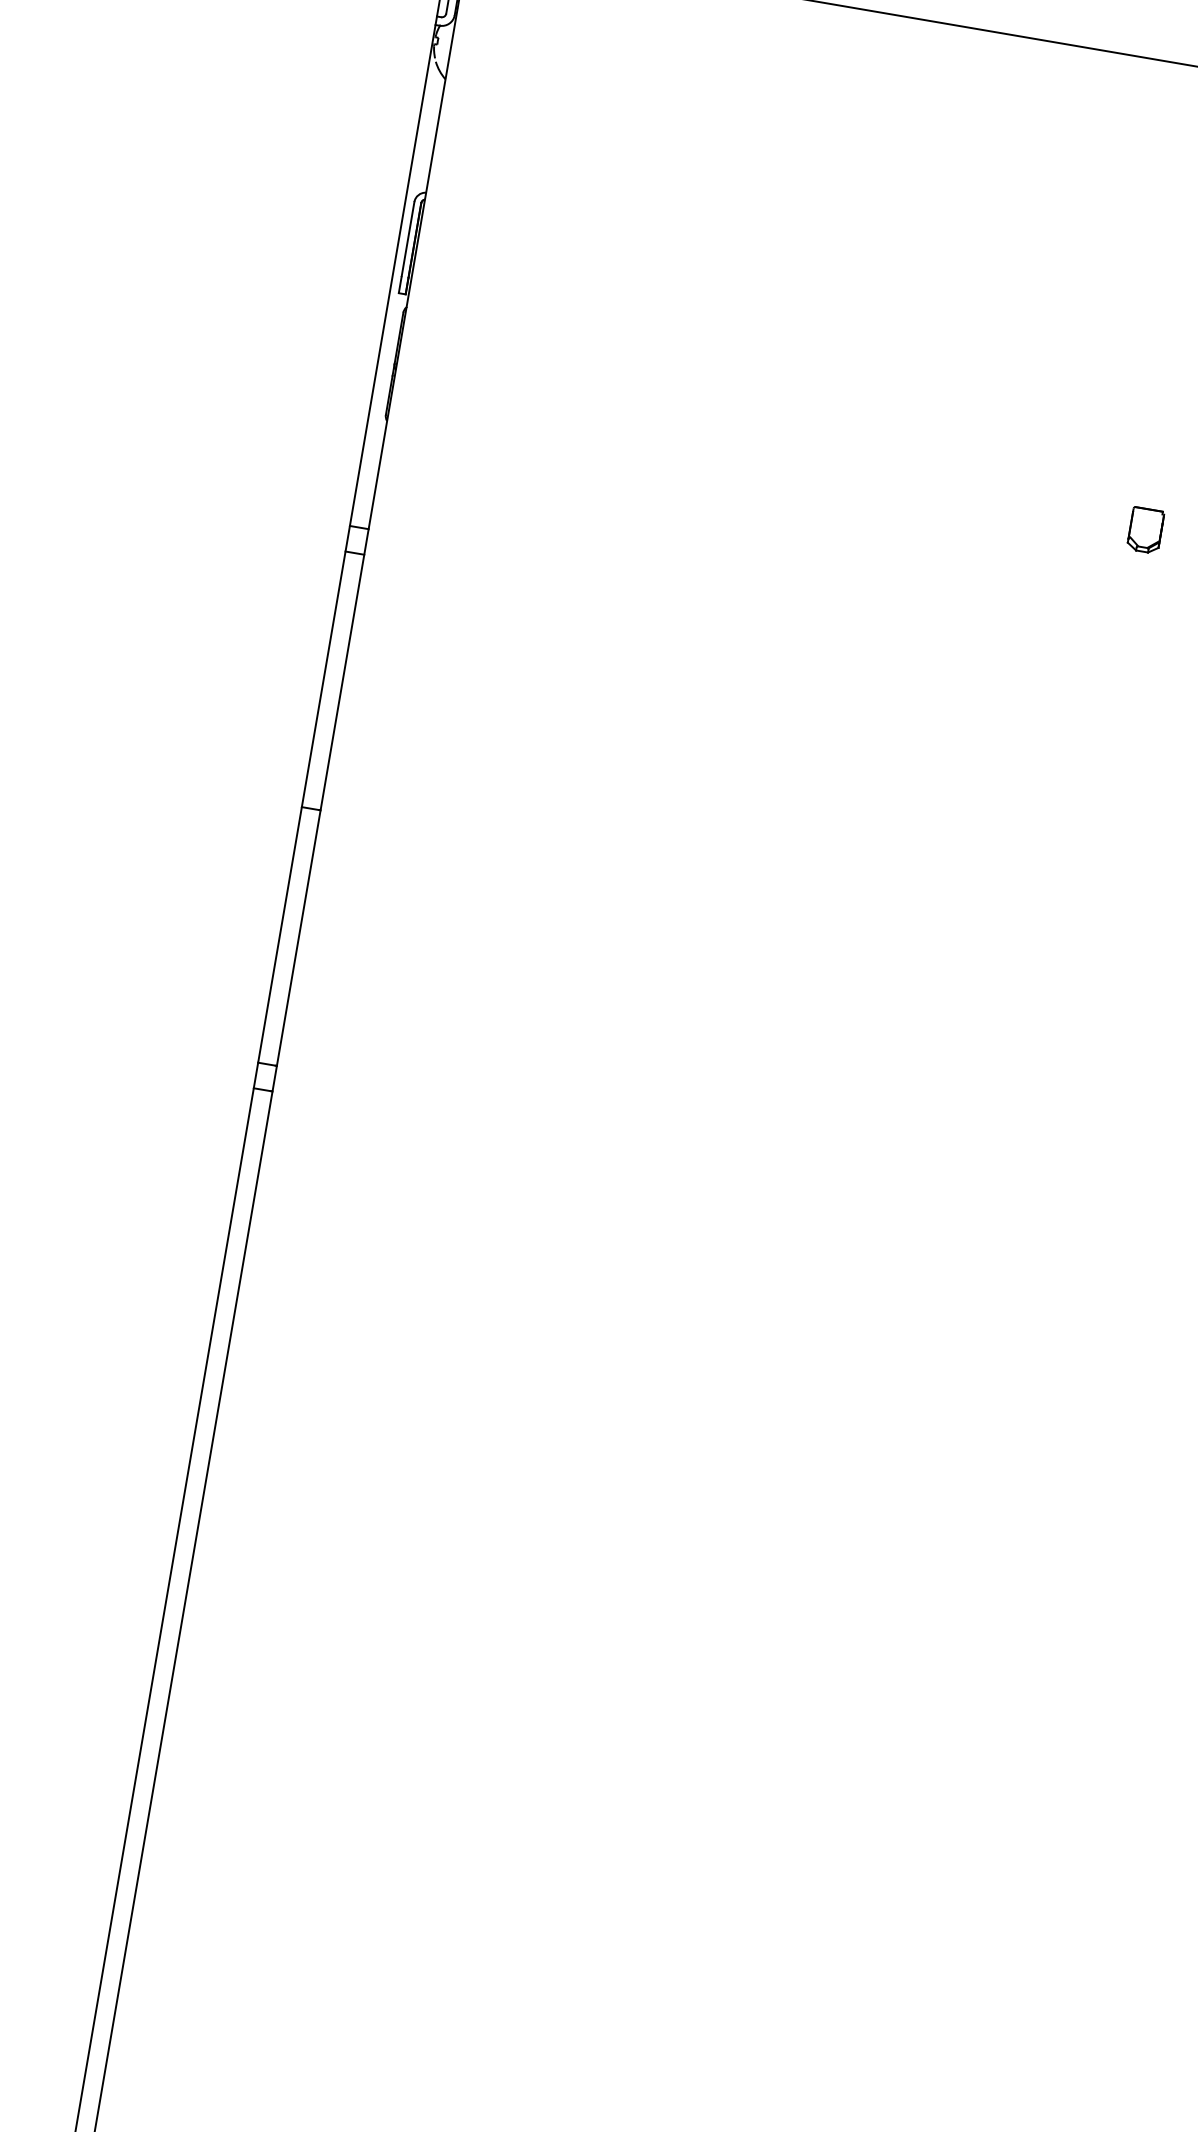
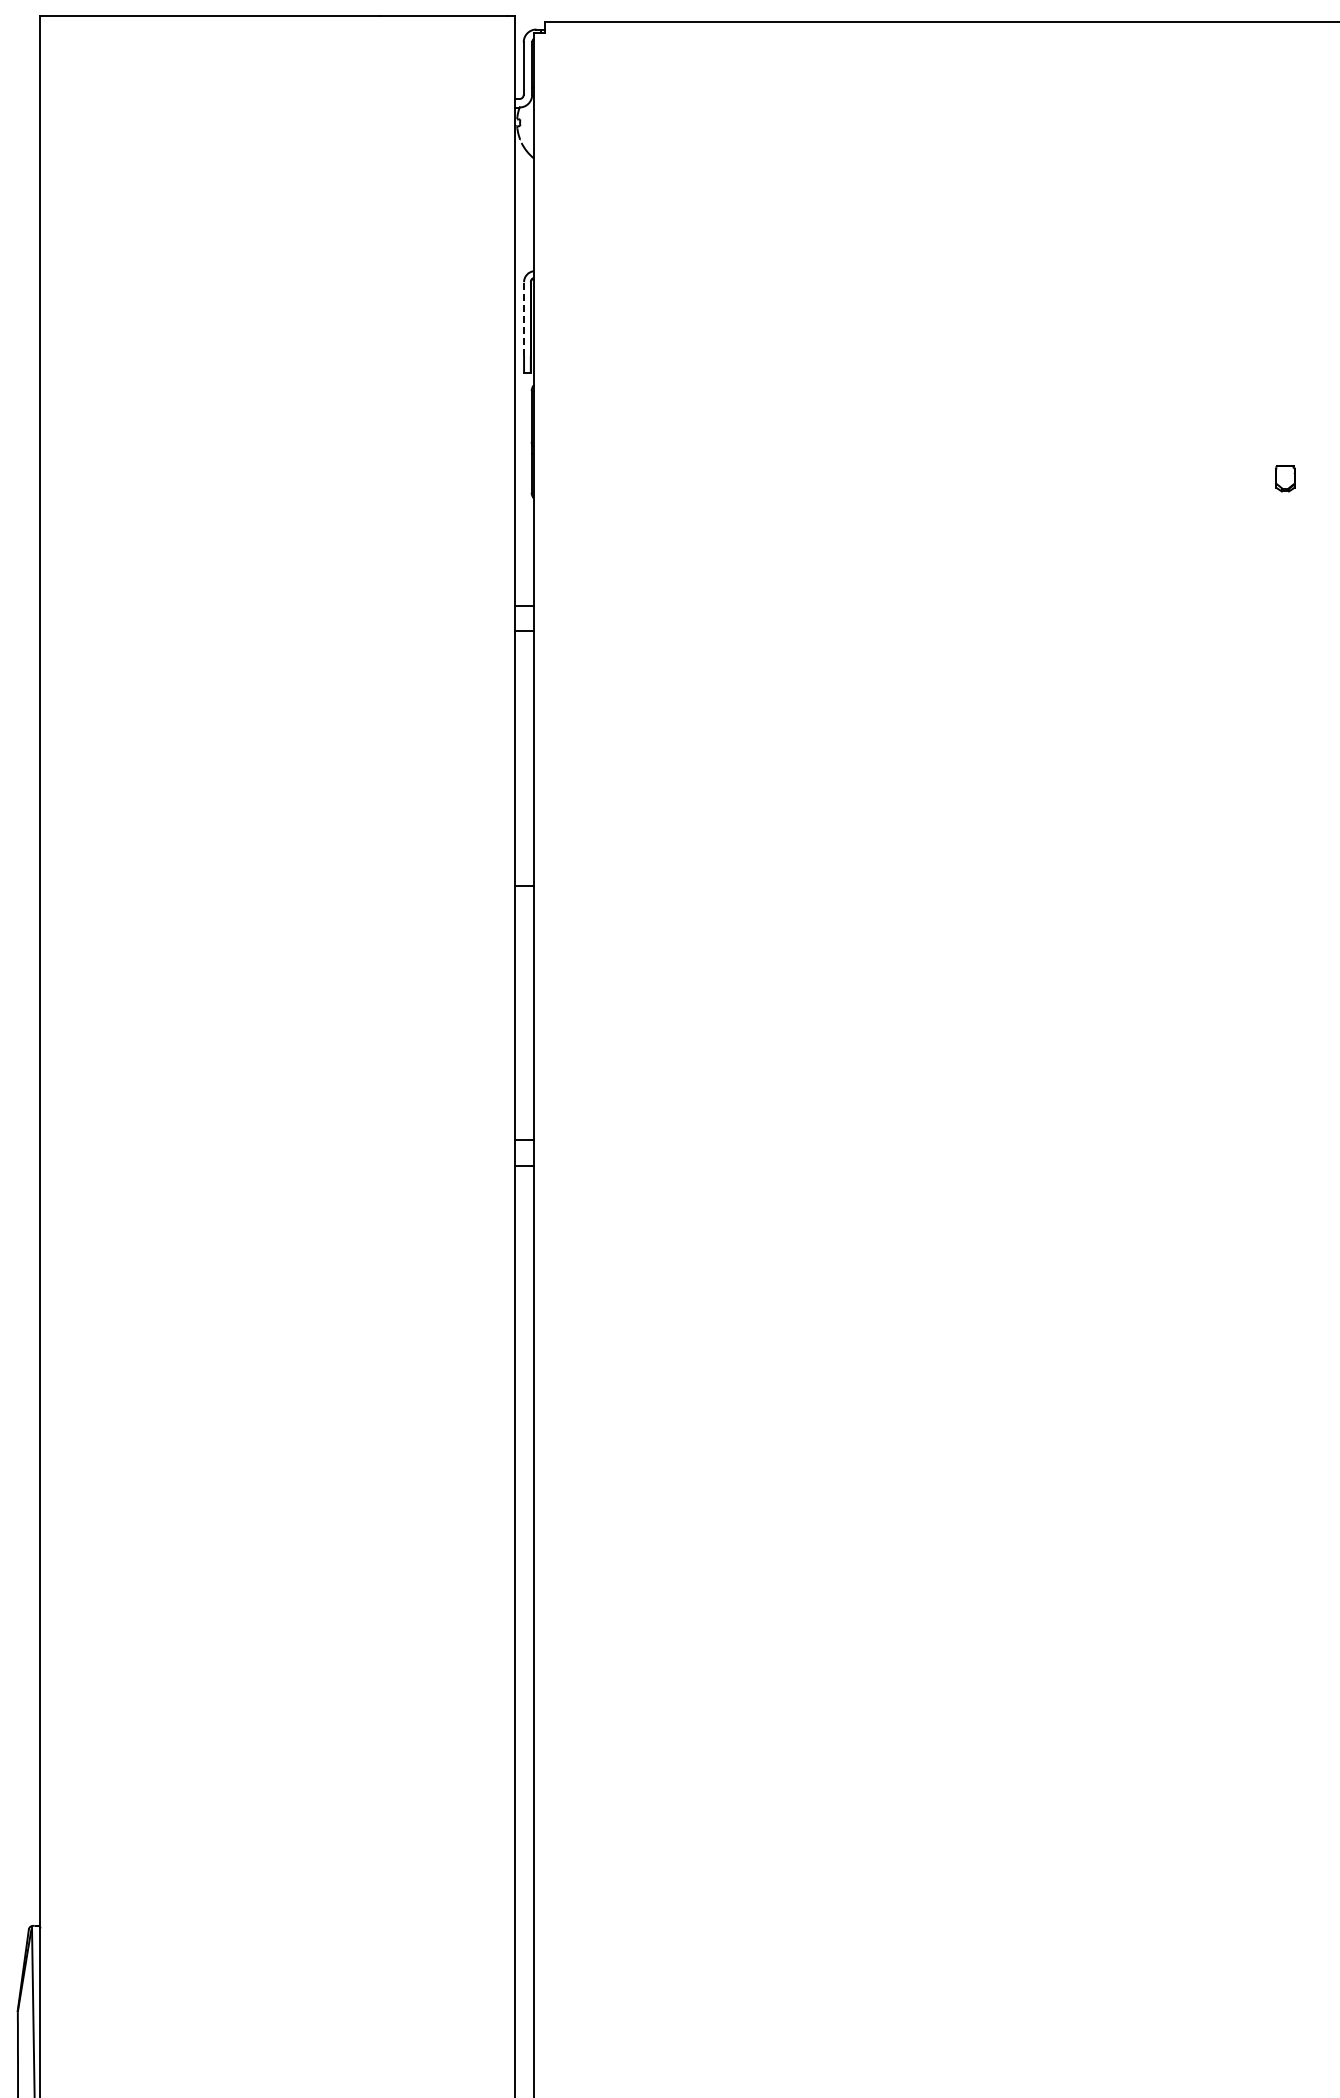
line: (408, 239) -> (524, 319), solid -> dashed
part: (1145, 530) -> (1285, 478), size x0.6

